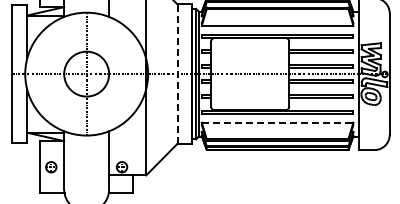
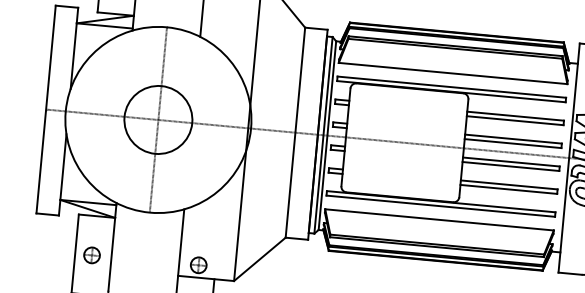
line: (177, 74) -> (295, 133), dashed -> solid
line: (277, 122) -> (439, 219), dashed -> solid

